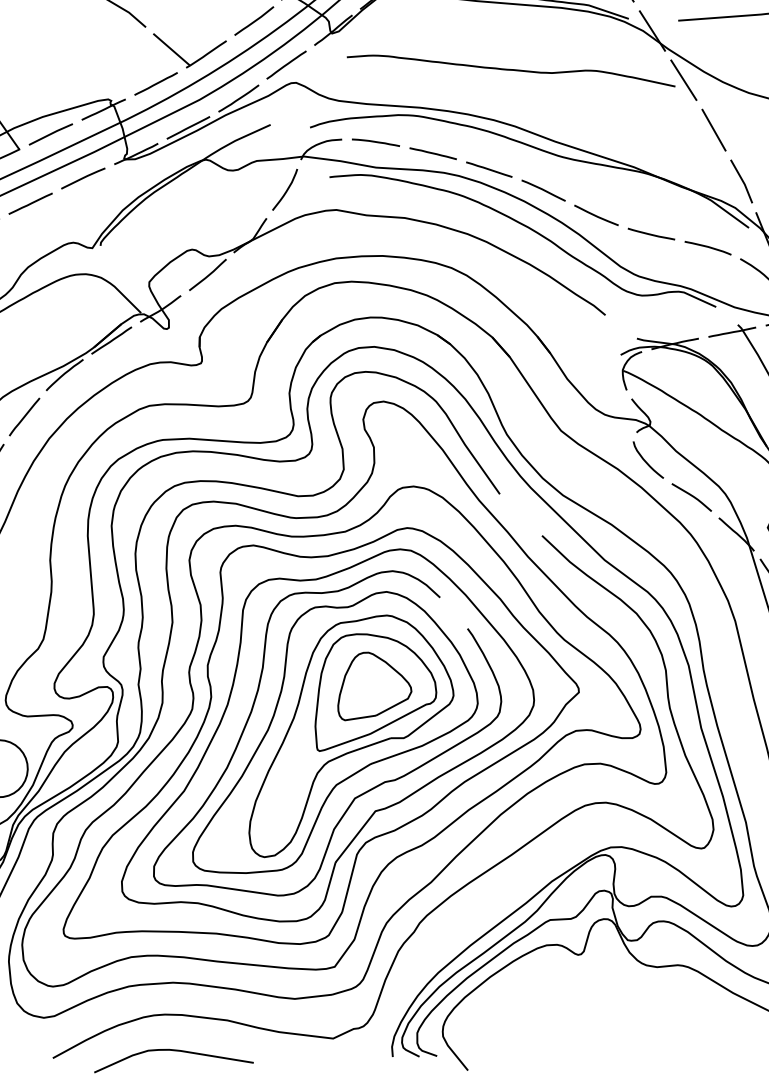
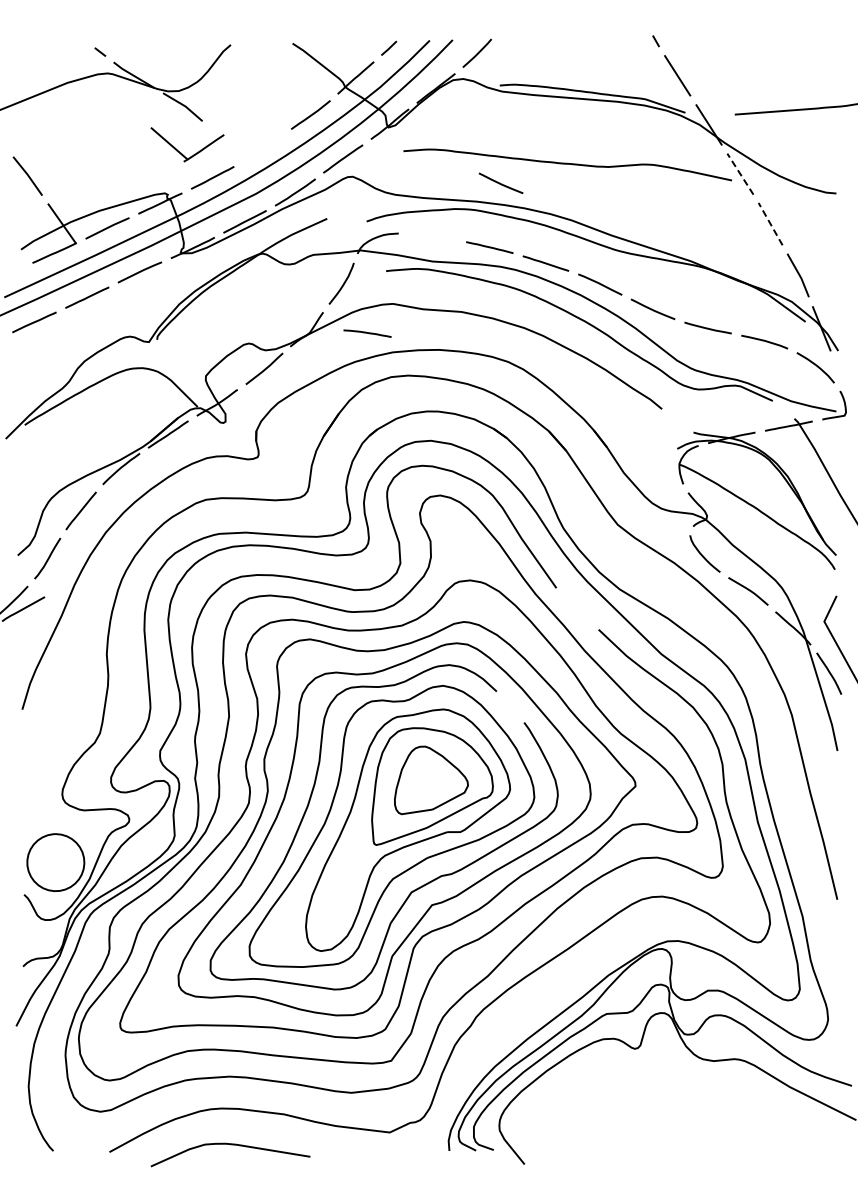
part: (183, 58) -> (181, 152), moved
line: (683, 79) -> (740, 173), solid -> dashed
line: (443, 89) -> (500, 183), added
line: (713, 129) -> (770, 223), solid -> dashed
line: (375, 142) -> (367, 333), moved

